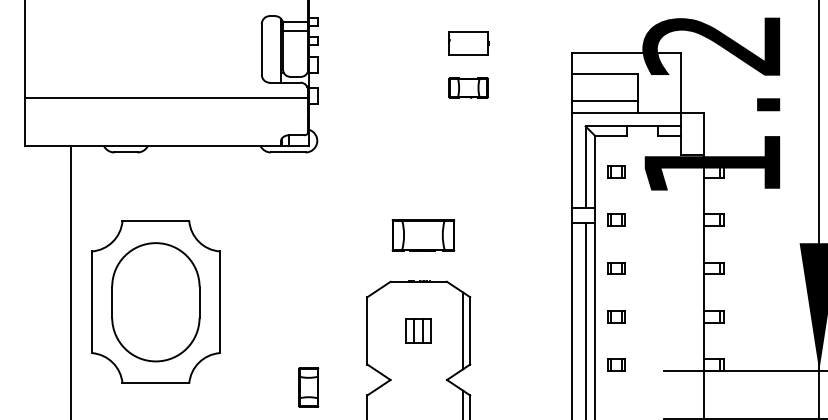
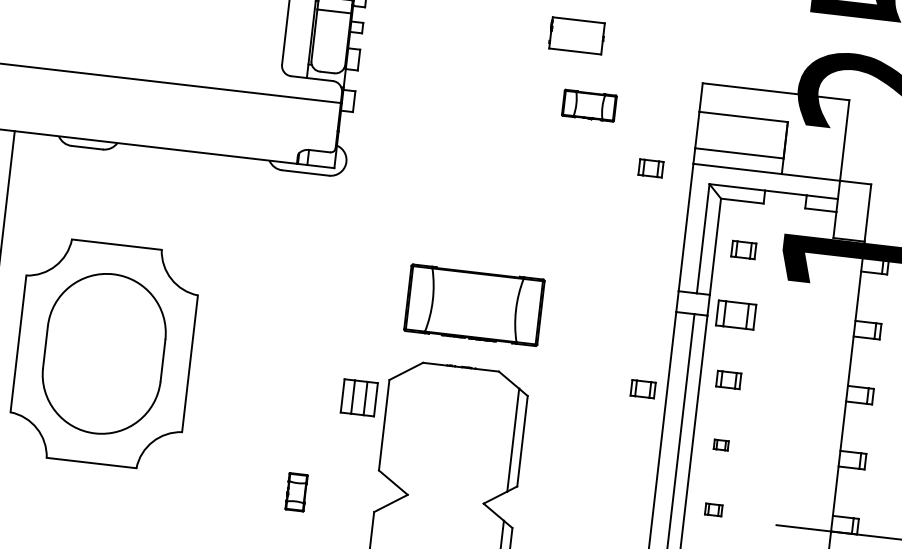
part: (468, 43) -> (576, 35), moved
part: (468, 87) -> (589, 104), moved
part: (541, 119) -> (651, 168), added
part: (616, 219) -> (736, 314), size x1.6
part: (423, 235) -> (474, 305), size x1.6
part: (554, 282) -> (643, 389), added
part: (616, 316) -> (721, 444), size x0.6
part: (418, 330) -> (358, 397), moved
part: (616, 364) -> (714, 509), size x0.7
part: (308, 387) -> (296, 492), size x0.7

